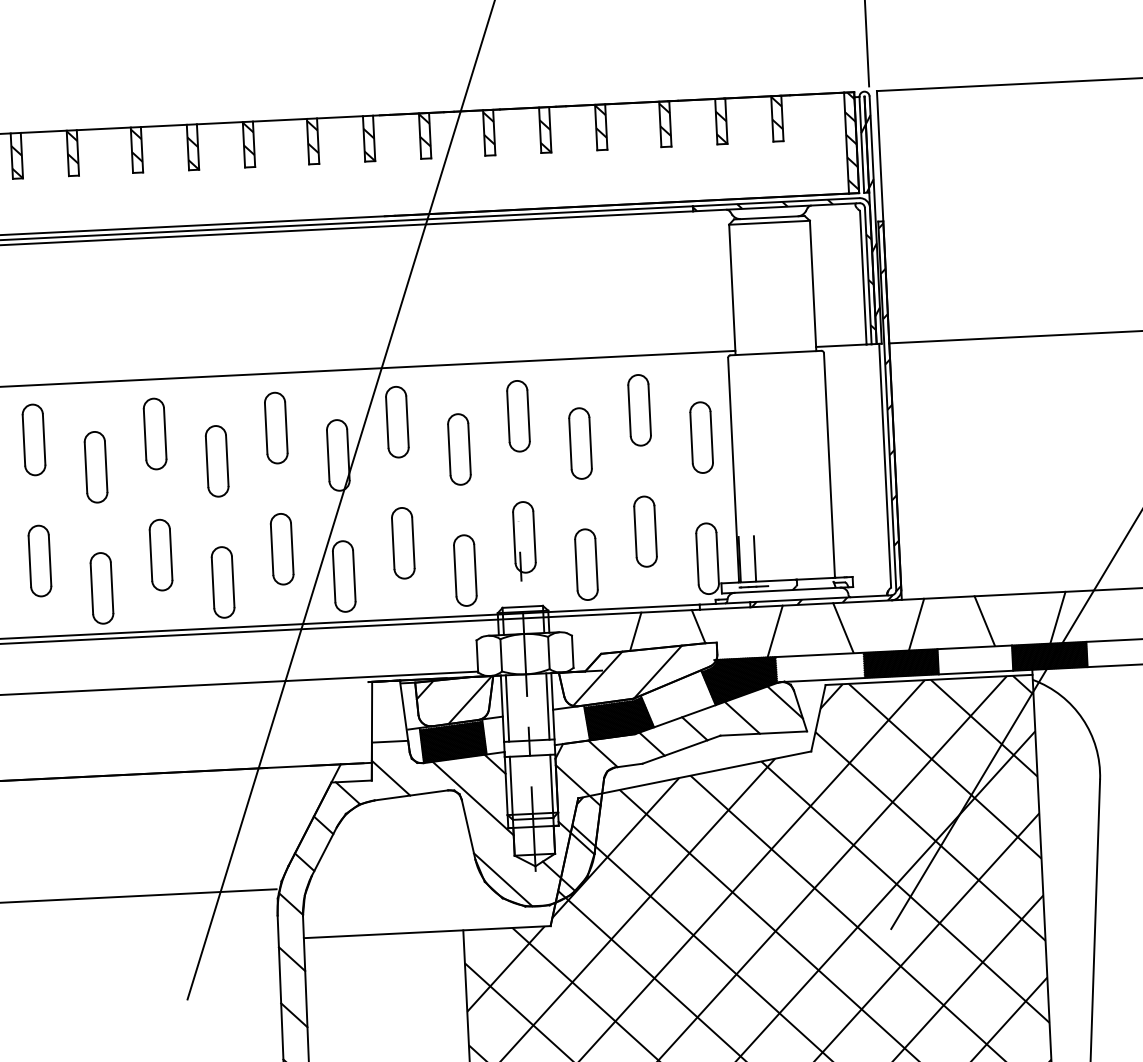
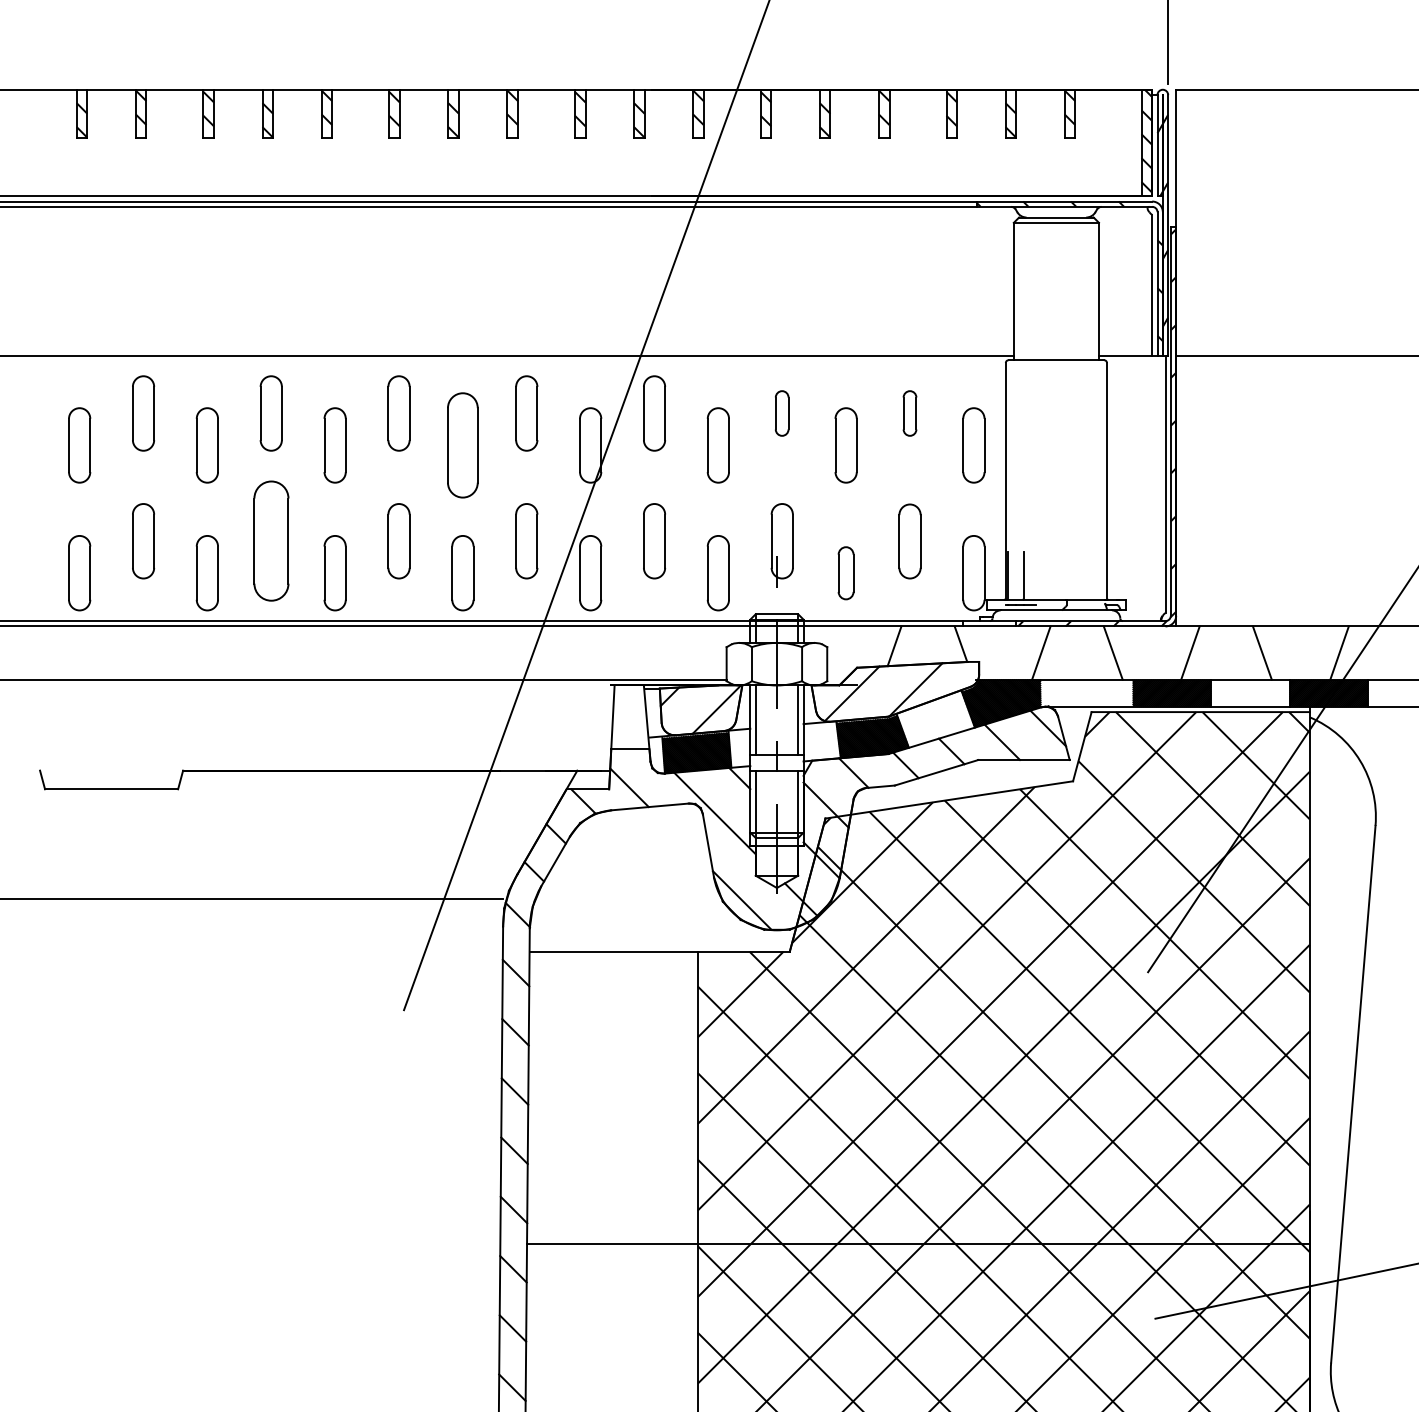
part: (639, 410) -> (909, 413), size x0.6
part: (517, 416) -> (781, 413), size x0.6
part: (216, 461) -> (462, 445), size x1.4
part: (39, 561) -> (270, 541), size x1.6
part: (585, 565) -> (845, 573), size x0.7

